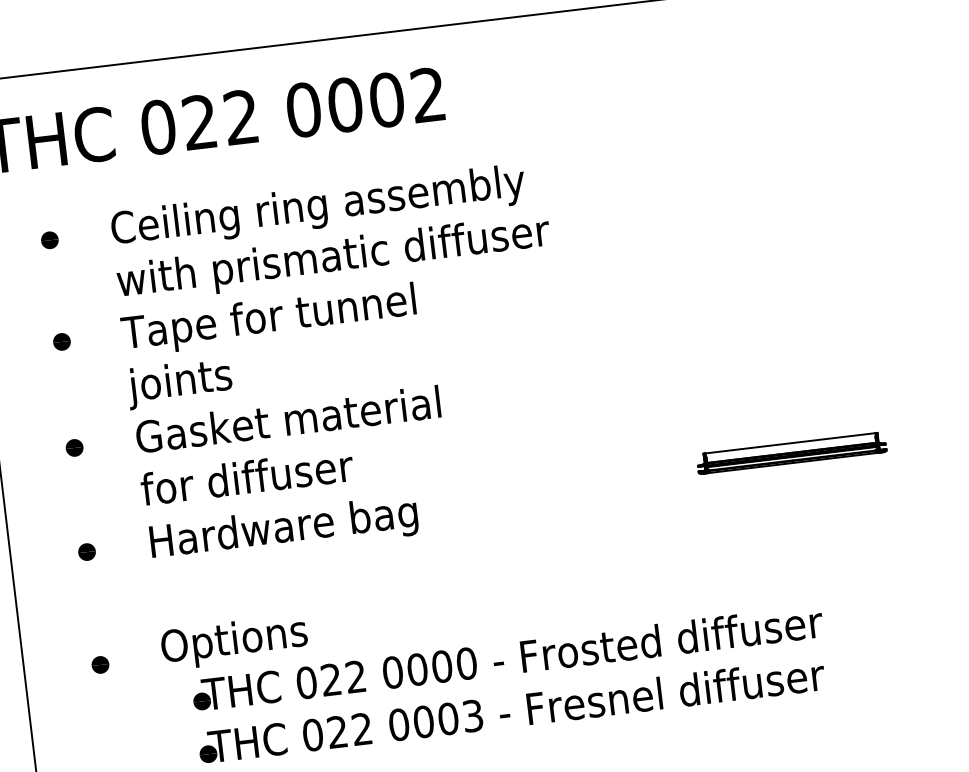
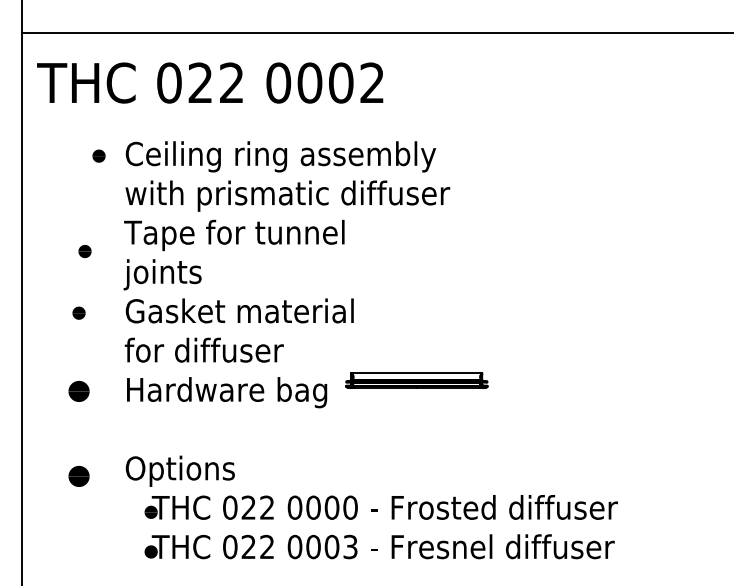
part: (49, 239) -> (98, 155), moved
part: (61, 341) -> (84, 251), moved
part: (791, 453) -> (416, 380), moved
part: (86, 552) -> (78, 391), size x1.6
part: (99, 663) -> (78, 475), size x1.6

